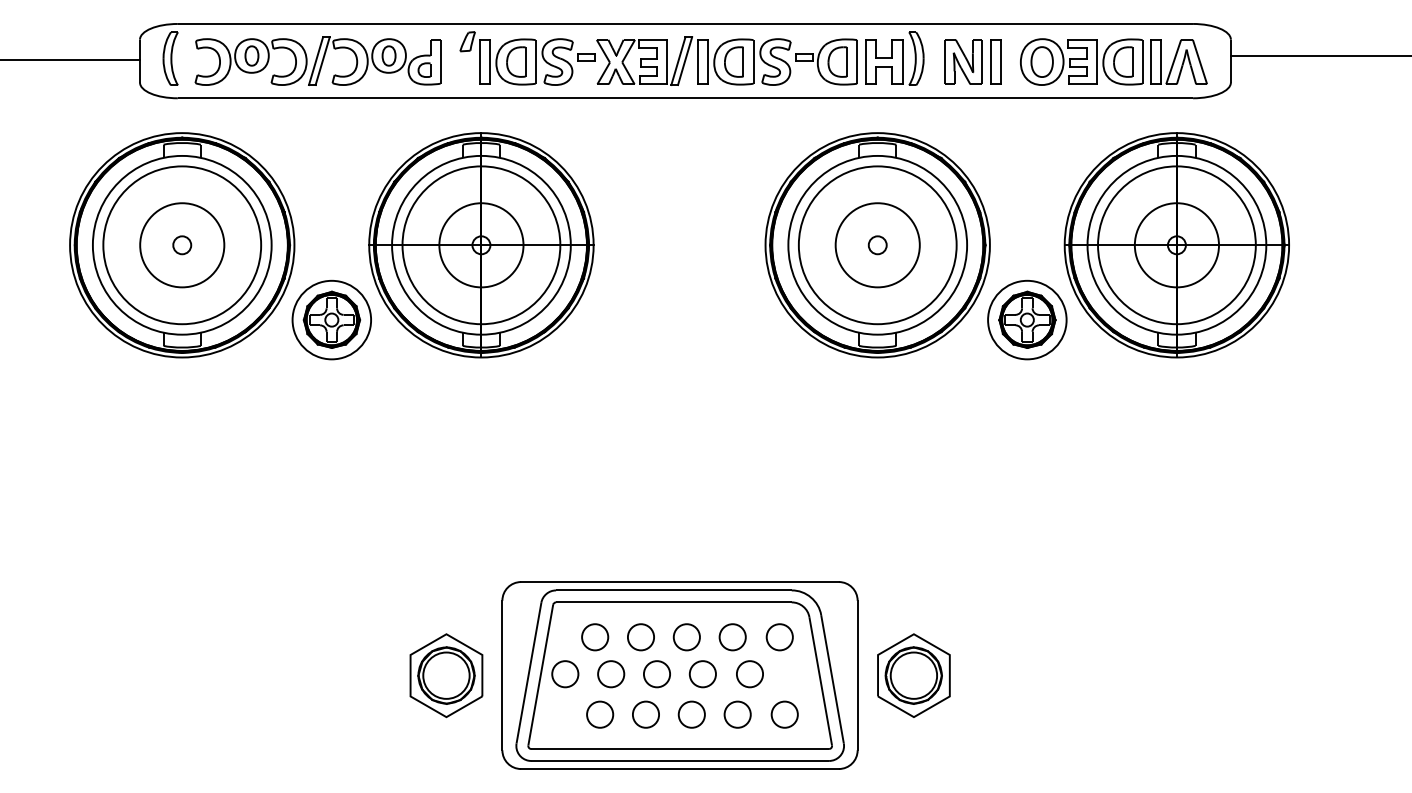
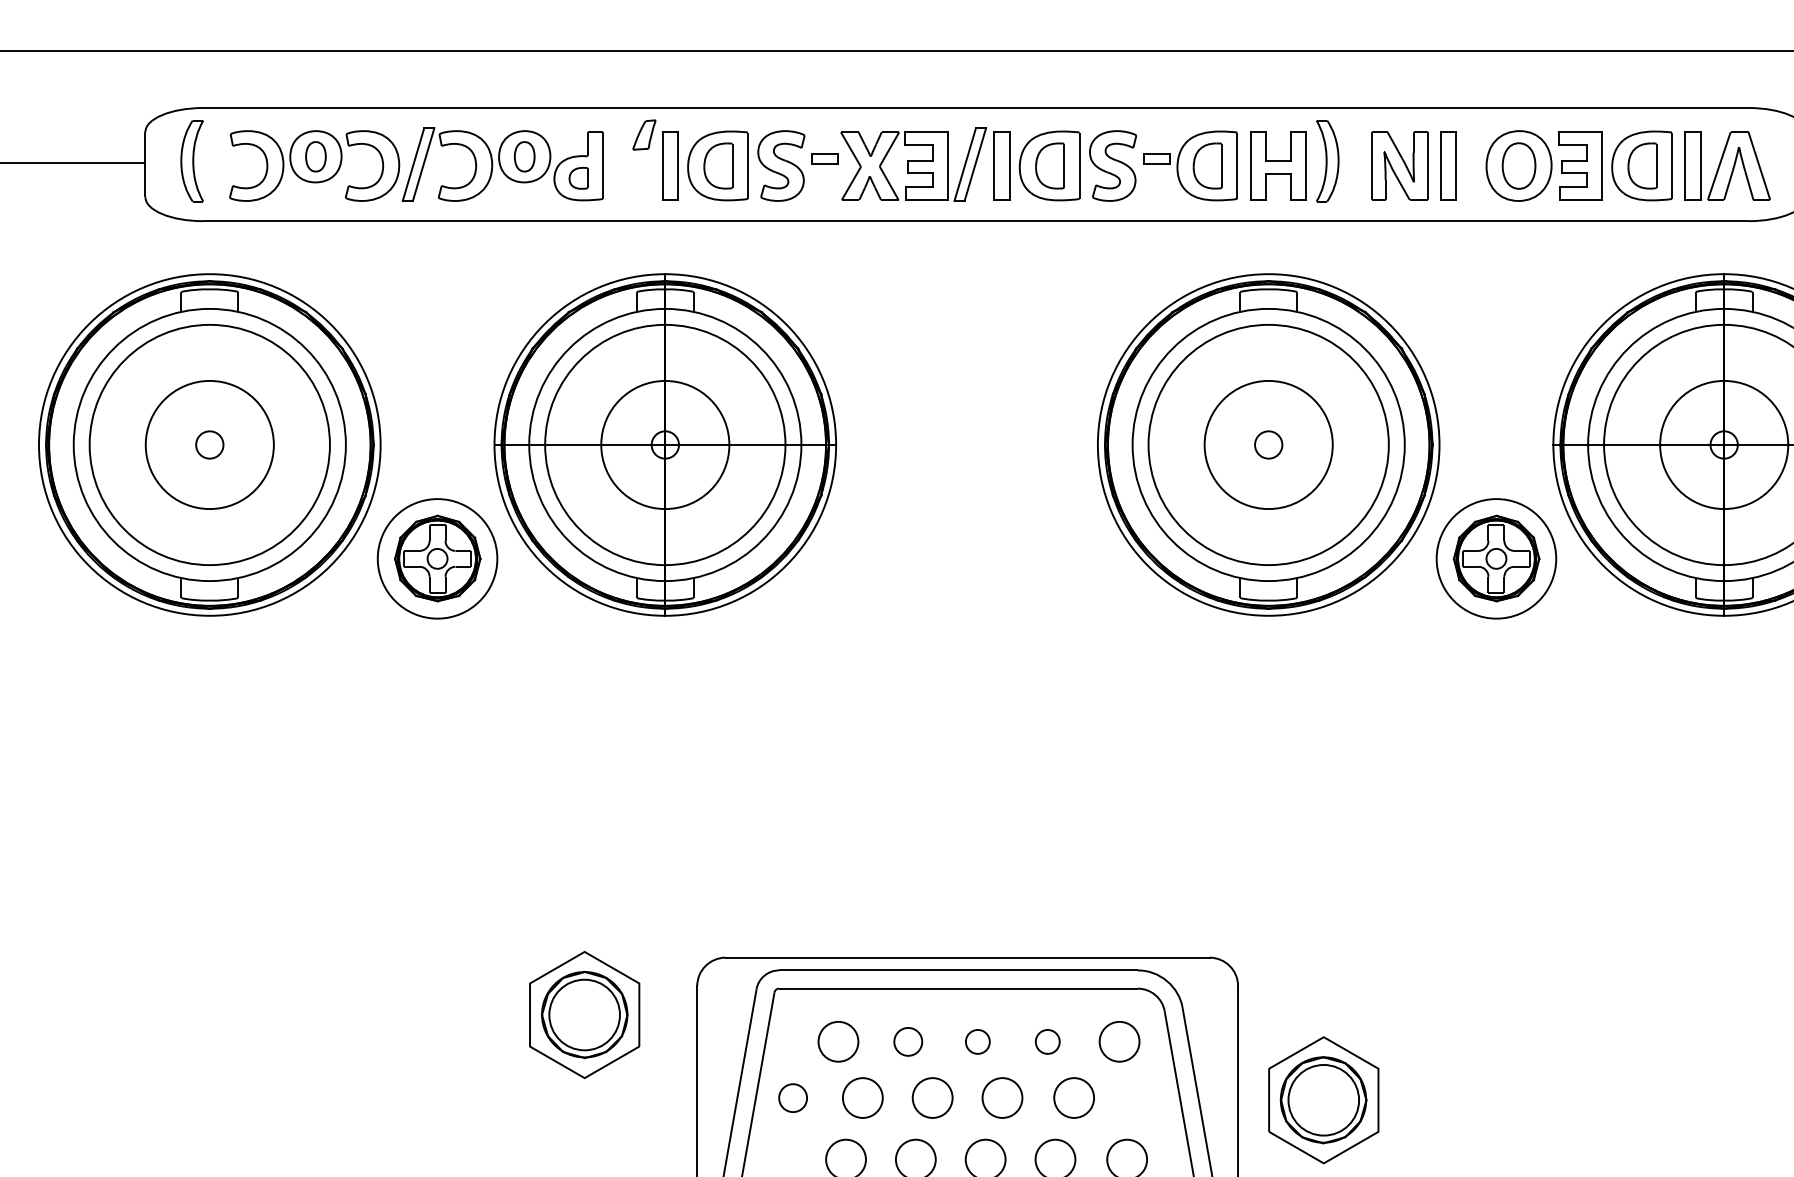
part: (640, 637) -> (907, 1042), size x0.7
part: (686, 637) -> (977, 1042), size x0.6
part: (732, 637) -> (1047, 1042), size x0.6
part: (565, 674) -> (793, 1098), size x0.7
part: (446, 675) -> (584, 1014), moved

